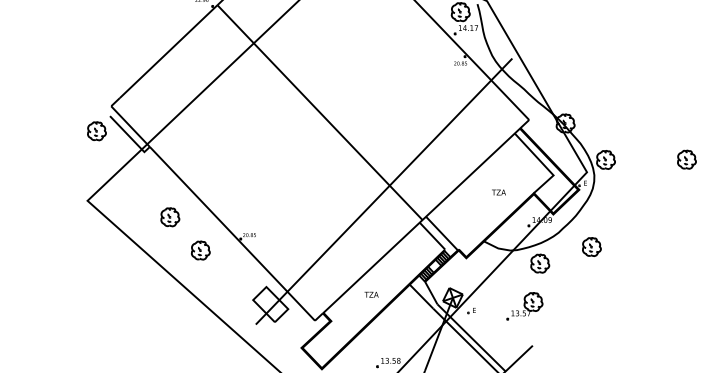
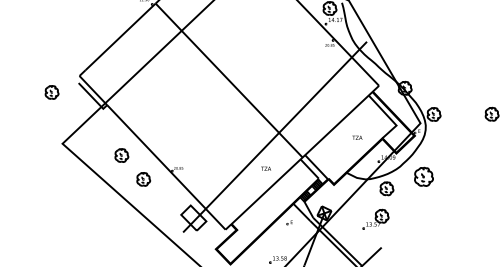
part: (96, 131) -> (51, 92), moved
part: (591, 246) -> (423, 176), size x1.4
text: (371, 294) -> (266, 168), moved
part: (471, 311) -> (289, 223), moved

